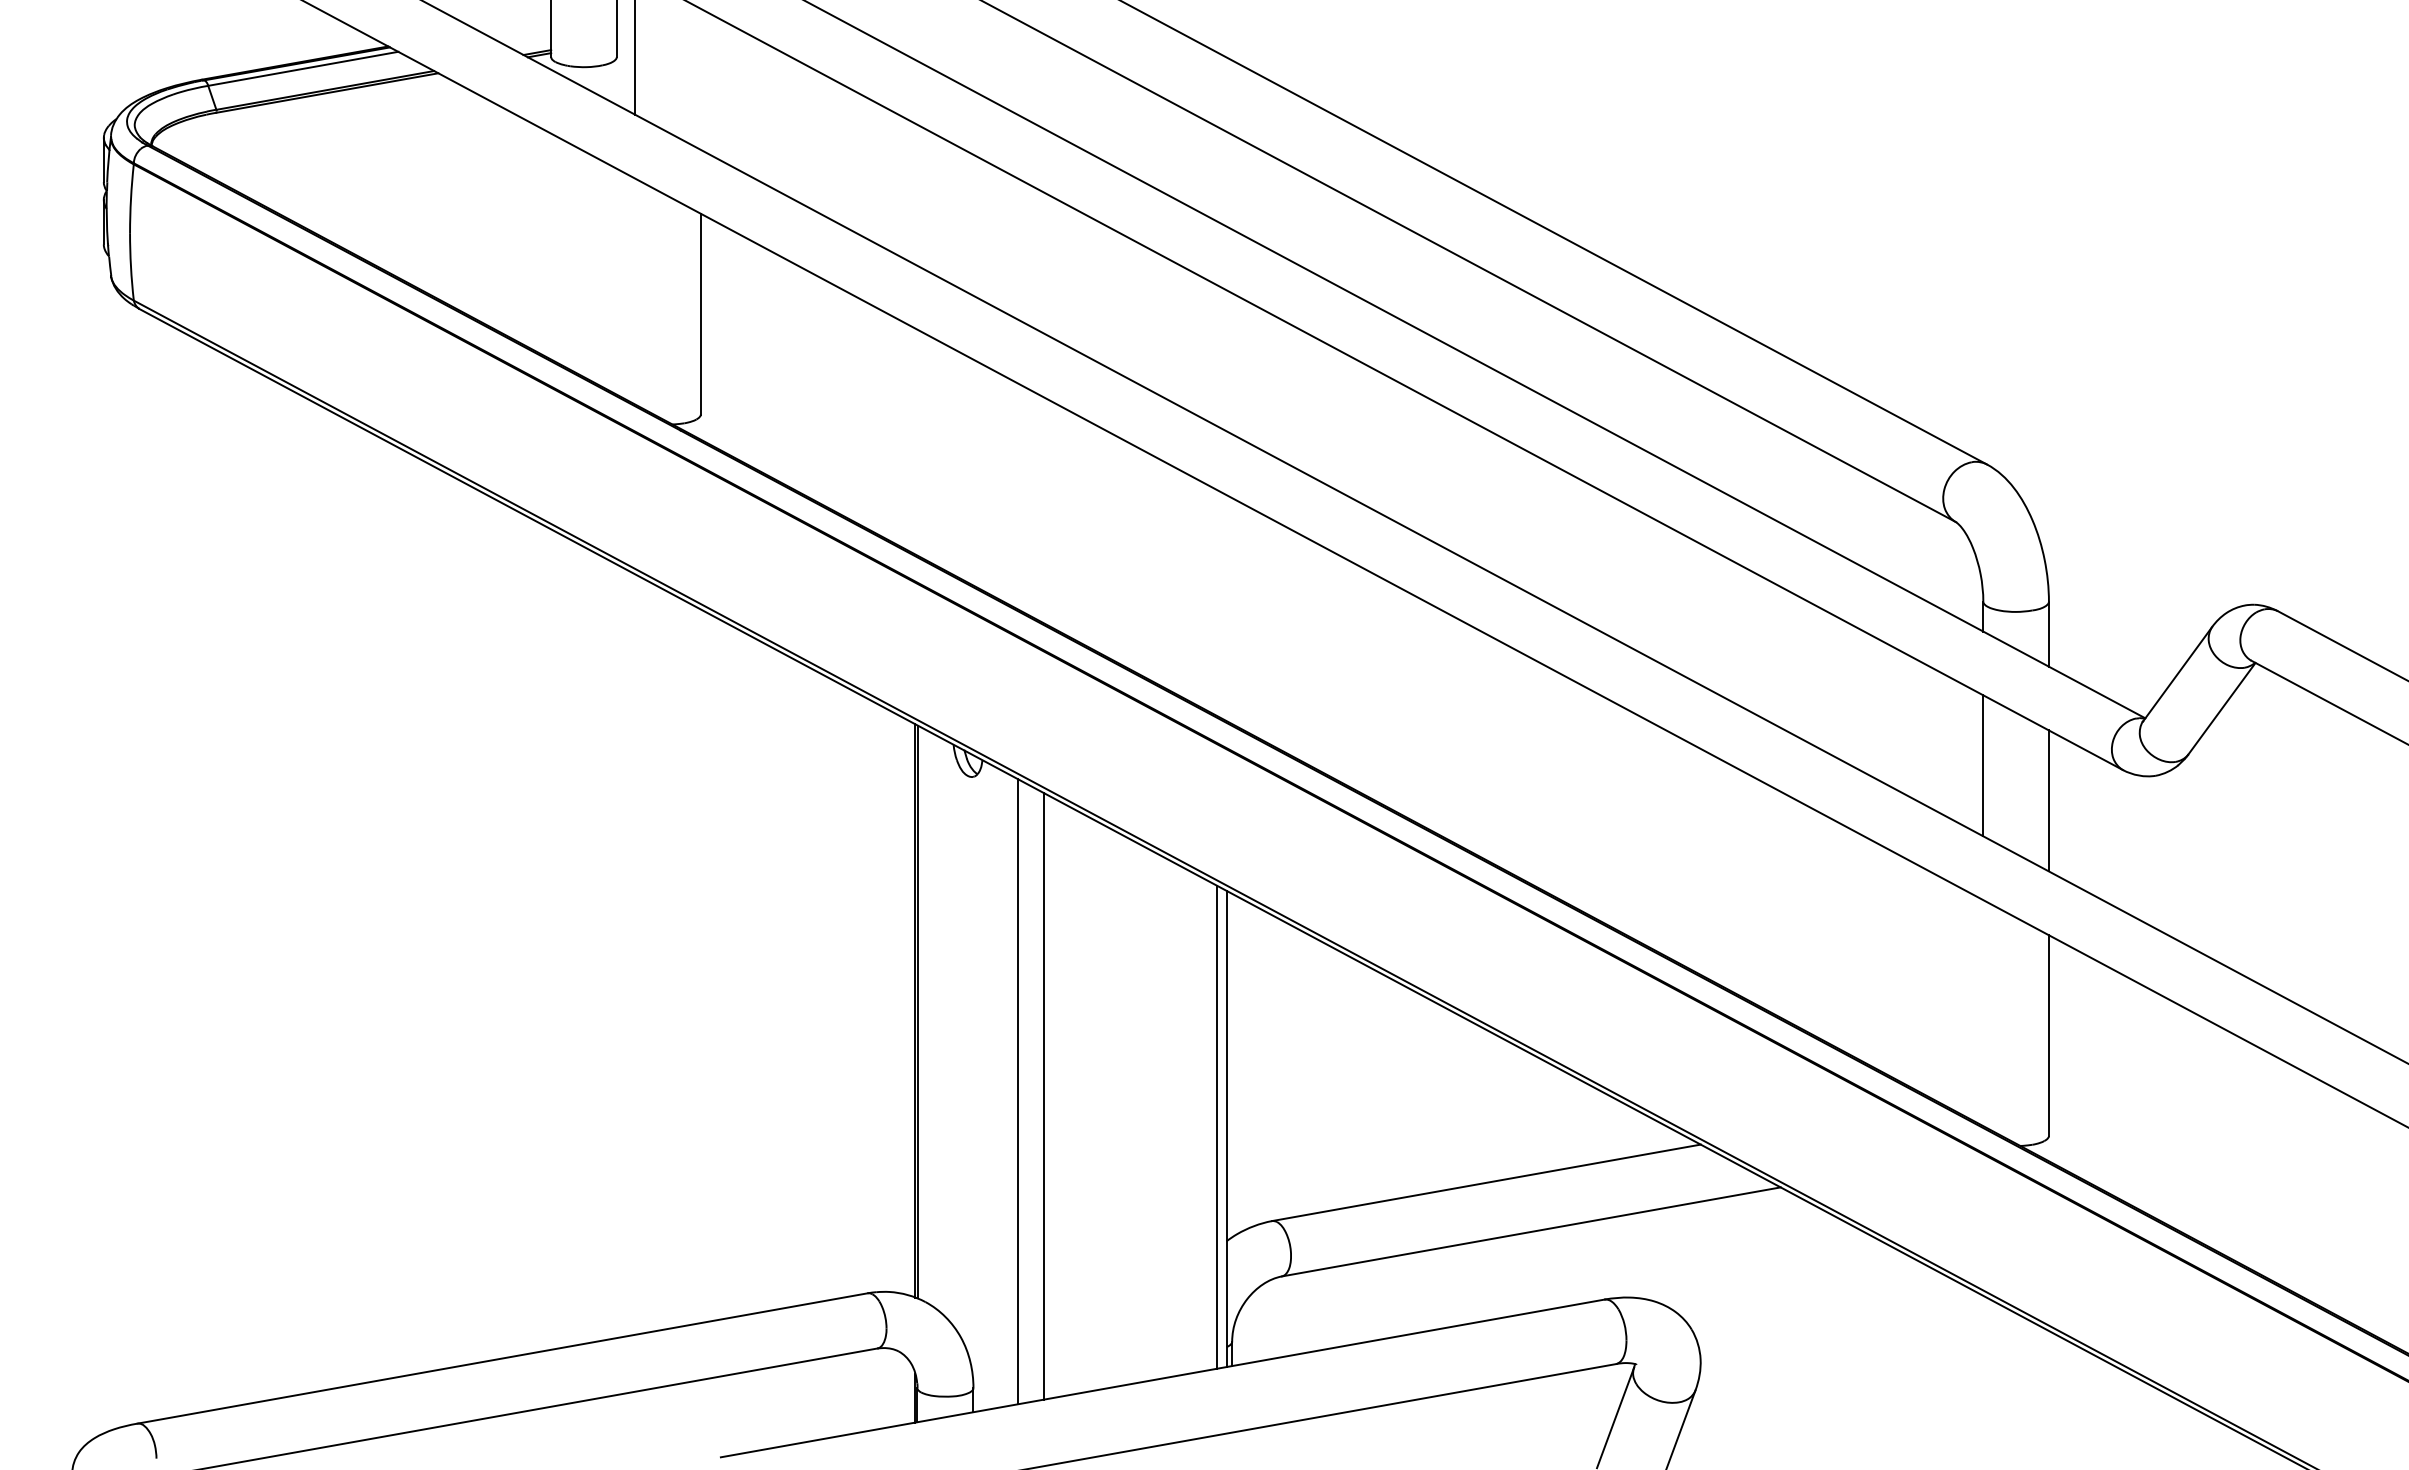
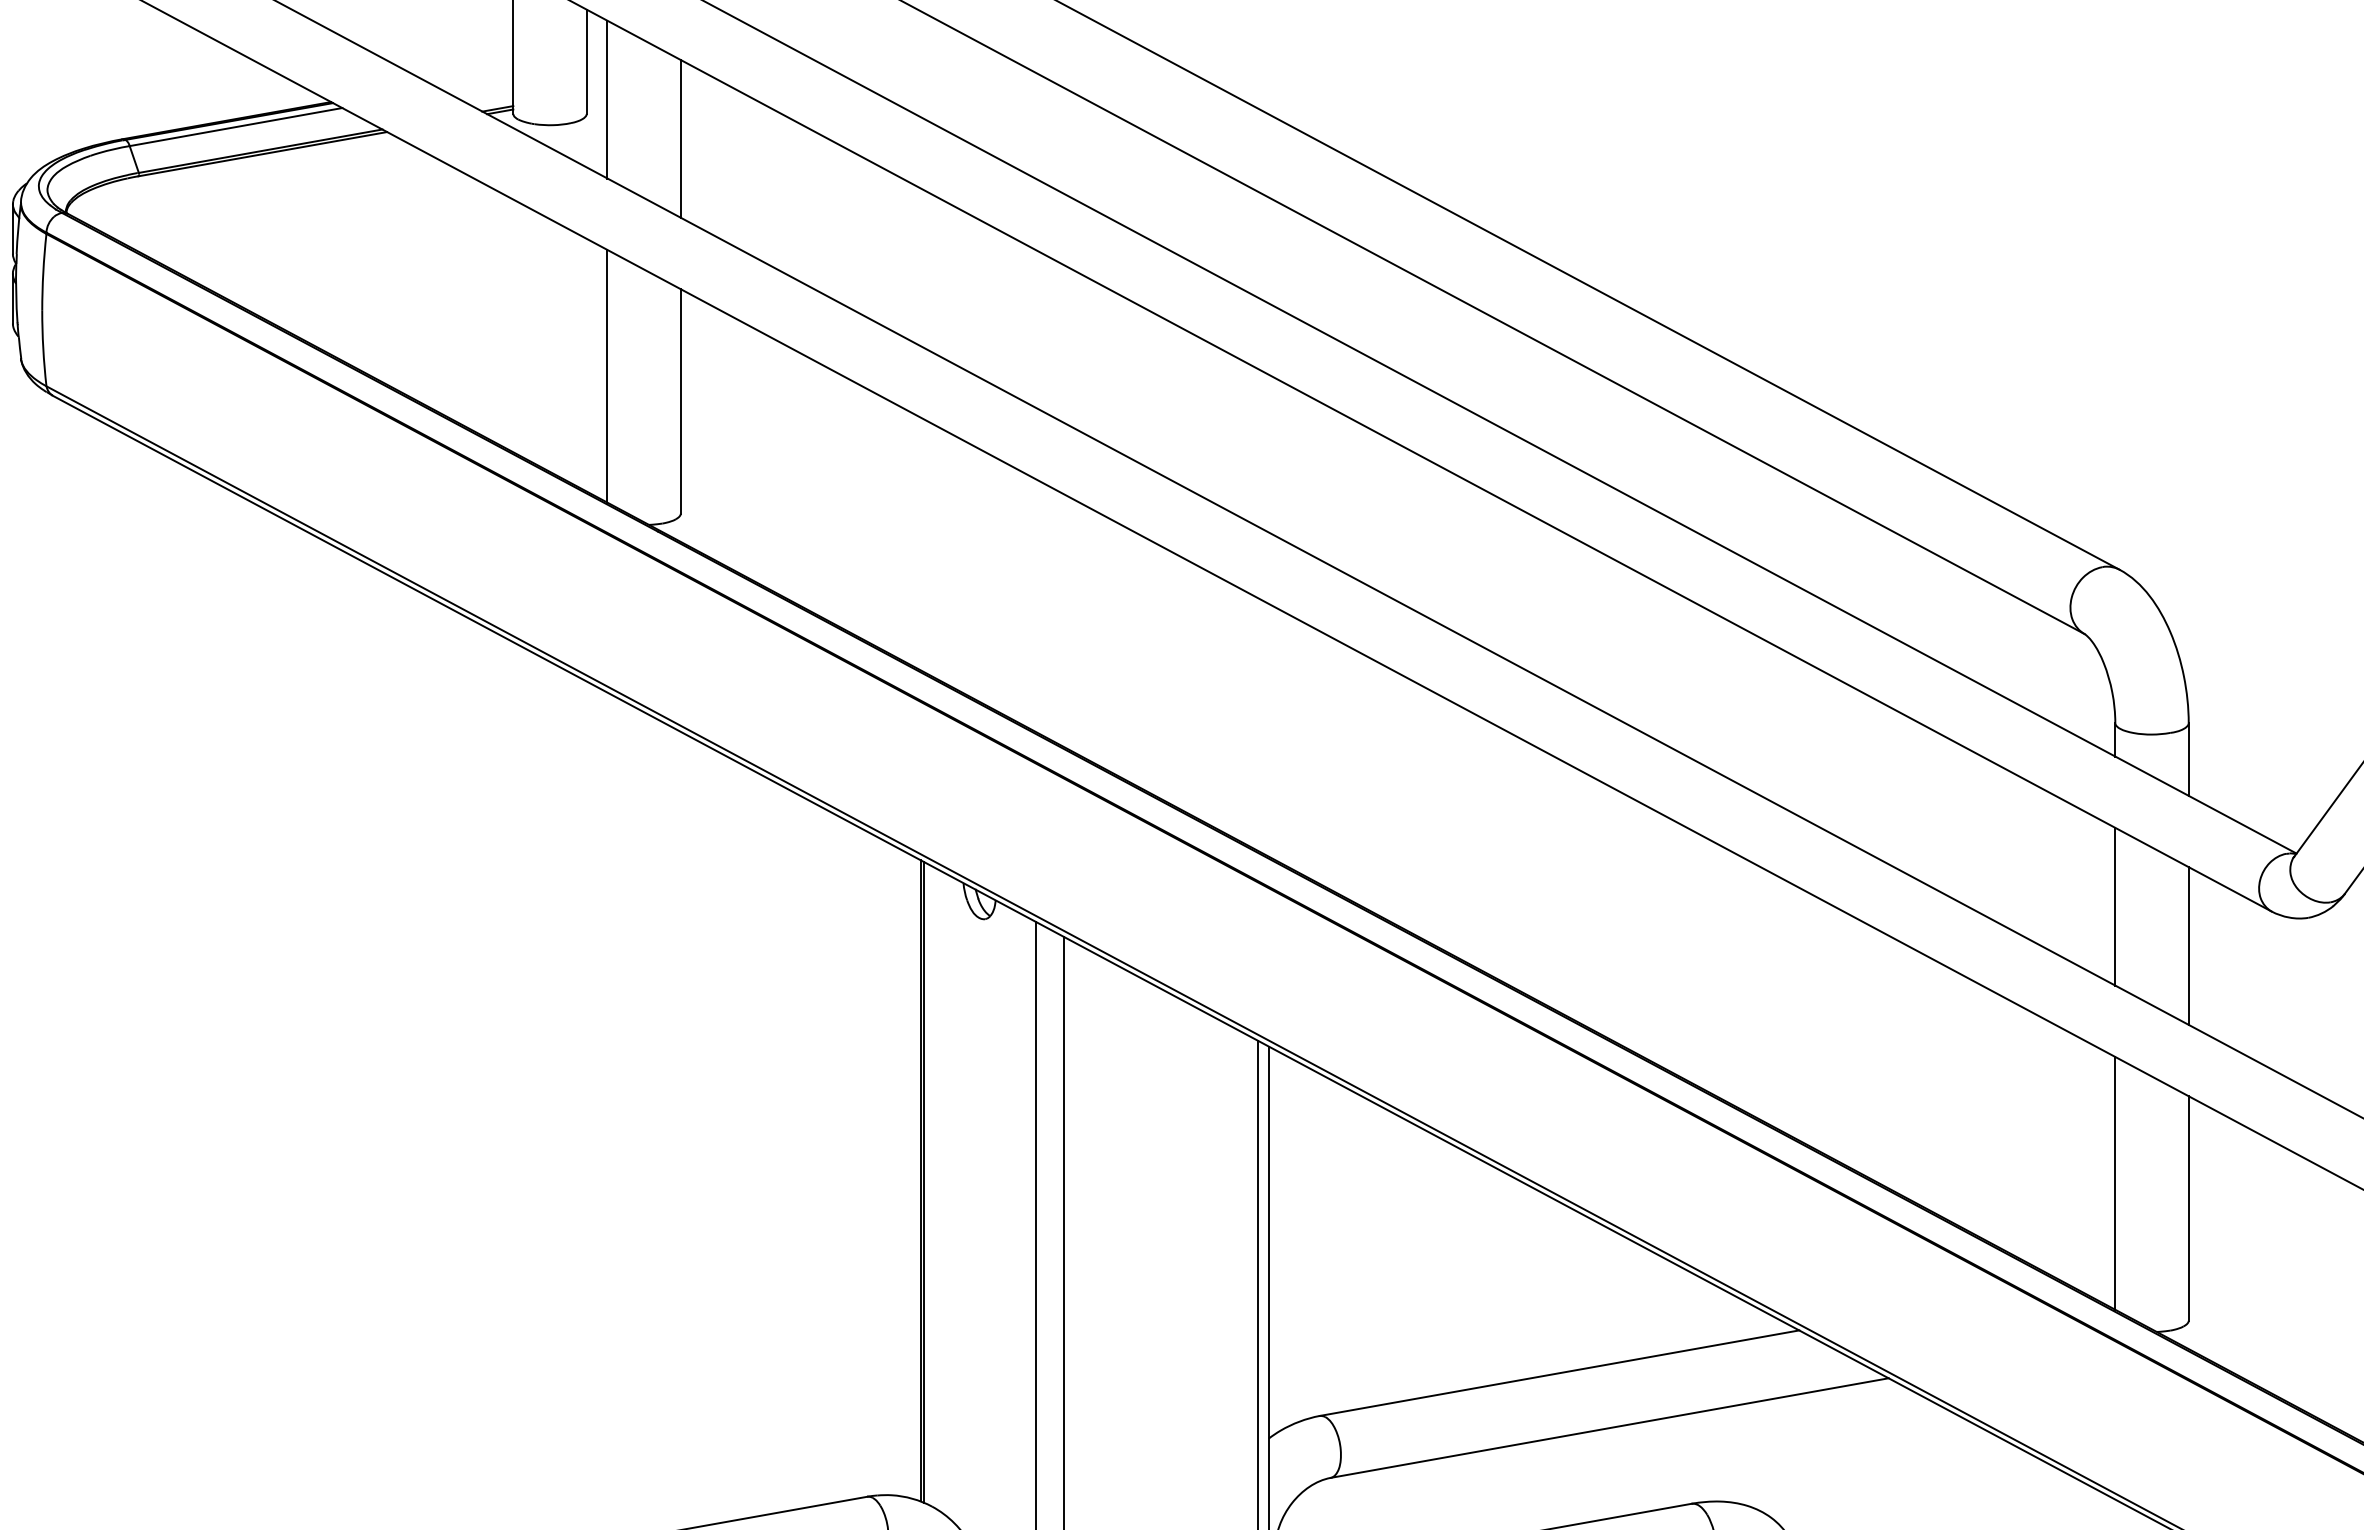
line: (700, 78) -> (680, 137), added
line: (635, 291) -> (607, 376), added
line: (1983, 1013) -> (2115, 1183), added

